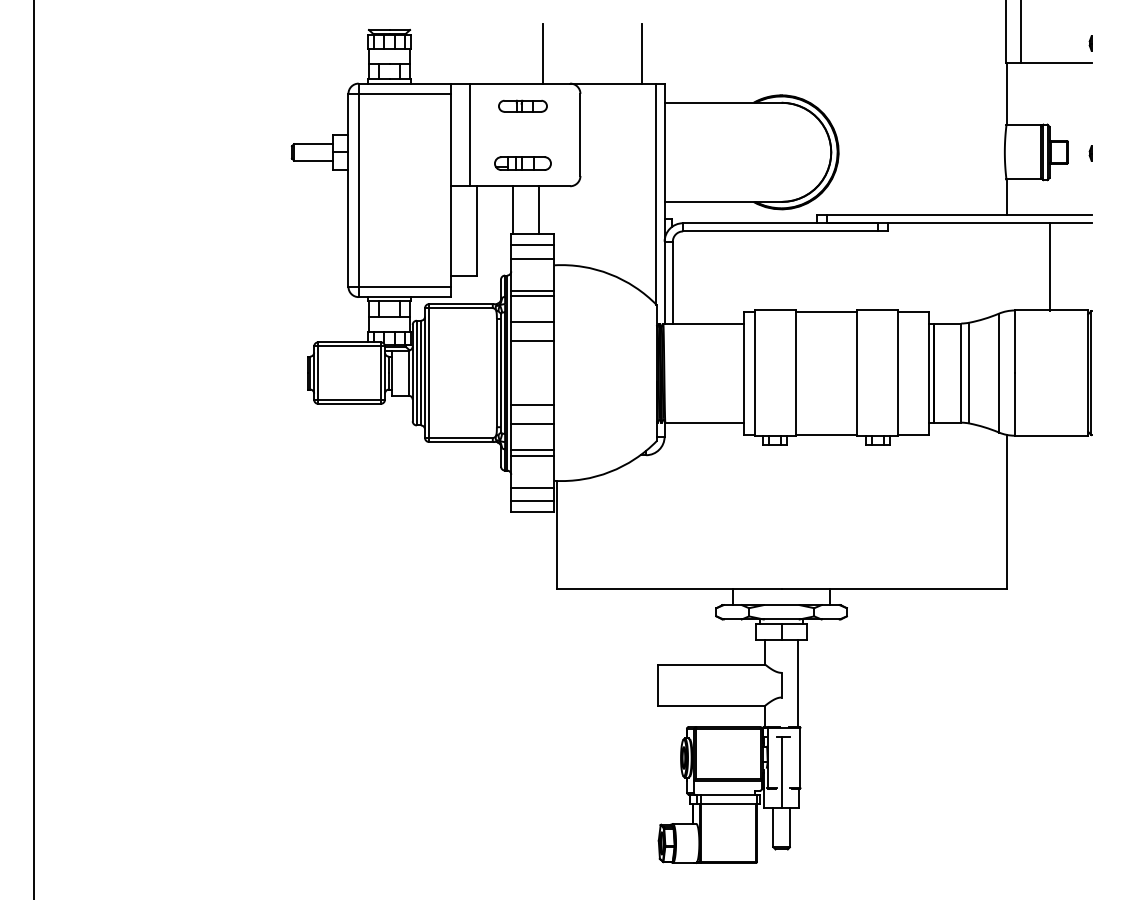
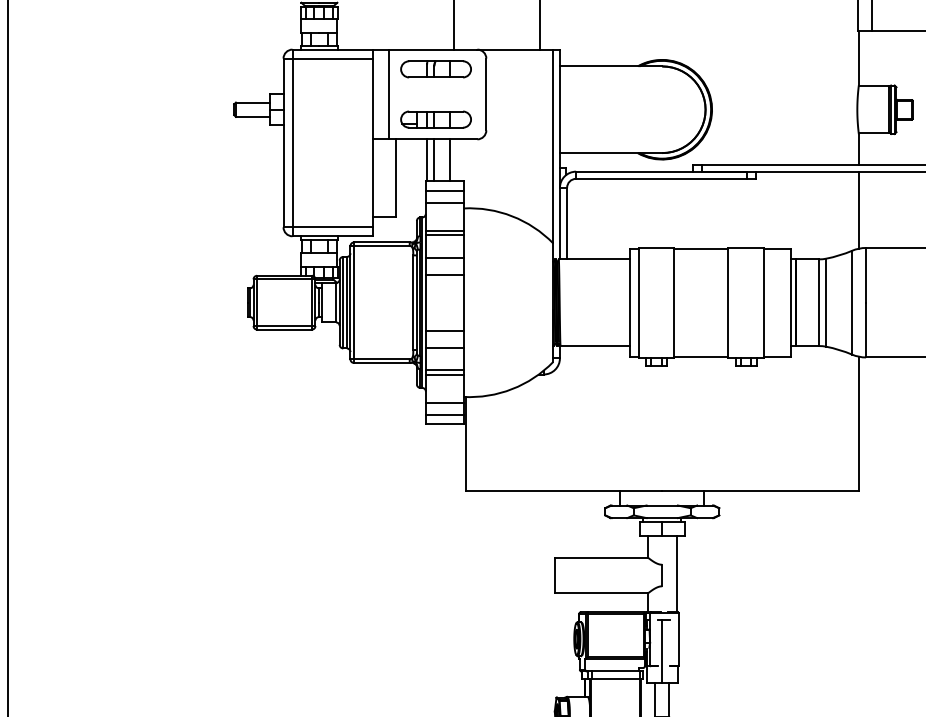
part: (522, 106) -> (435, 69), size x1.67
part: (522, 163) -> (435, 119), size x1.43
line: (520, 210) -> (433, 160), added
line: (1049, 267) -> (858, 210), moved

